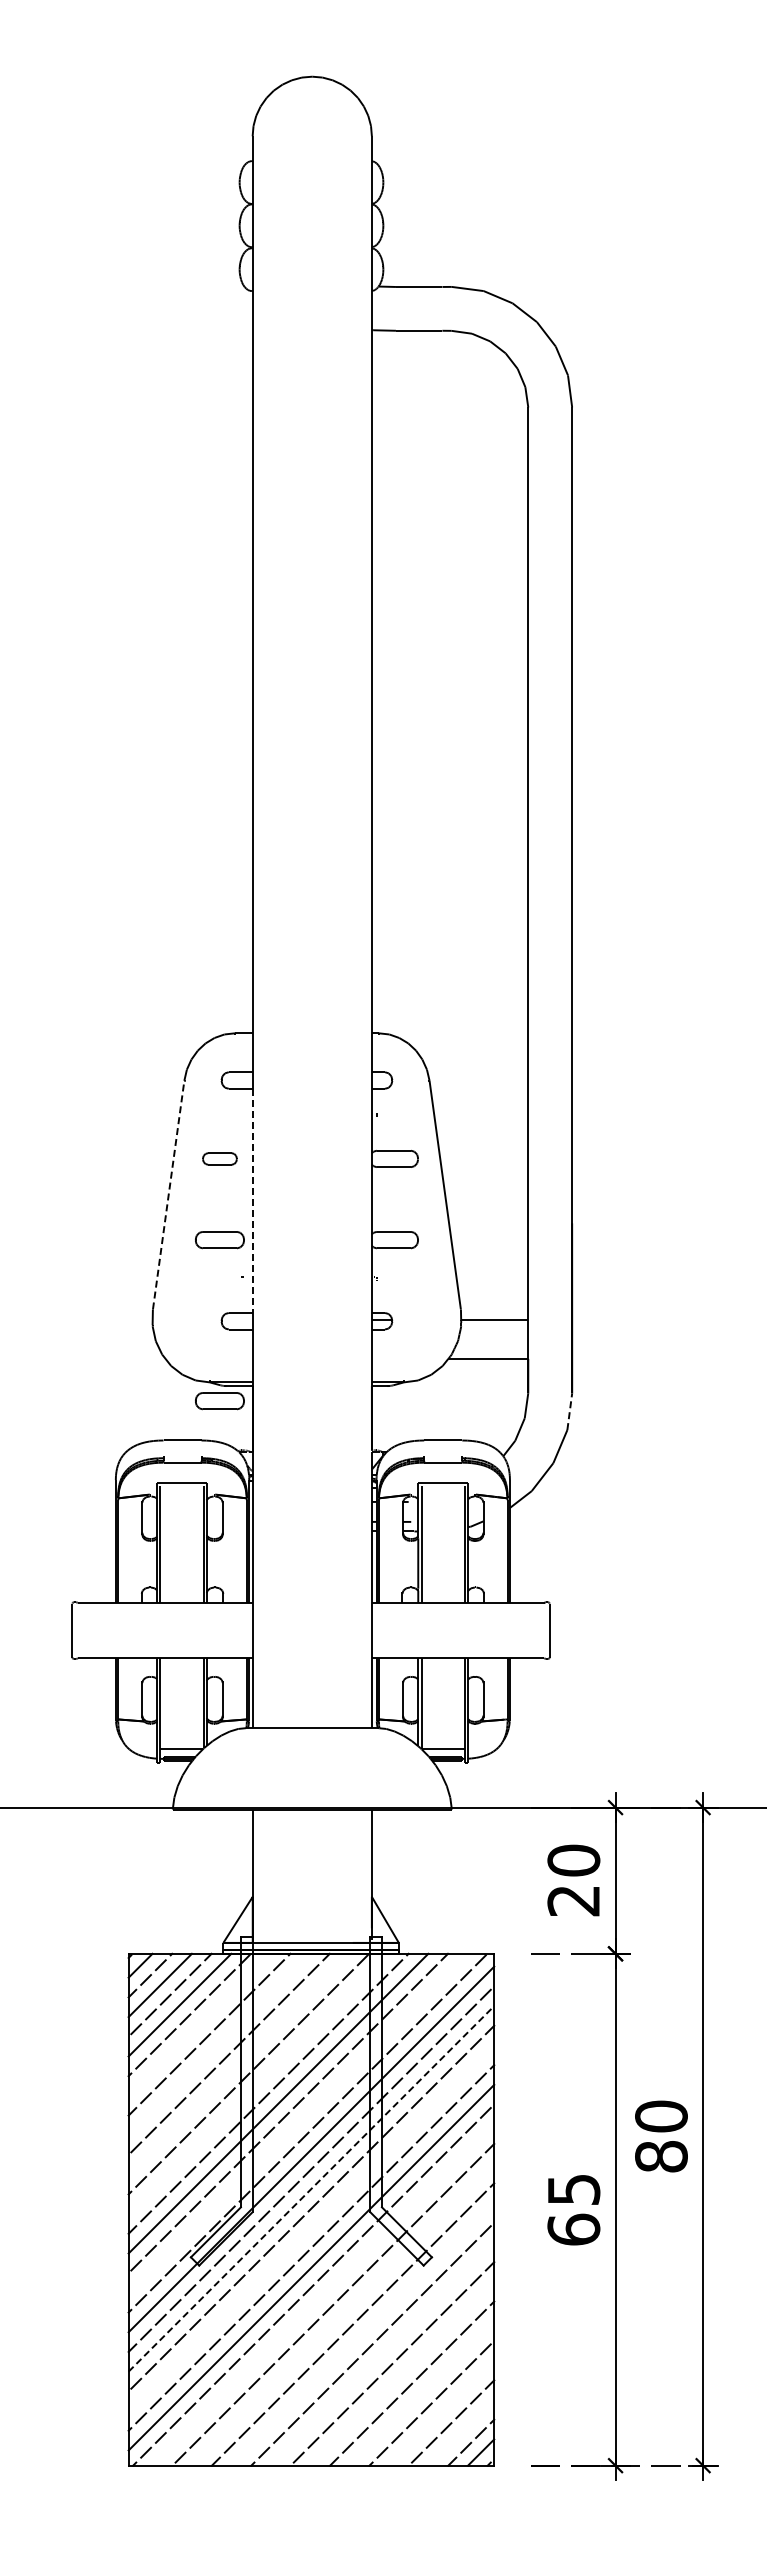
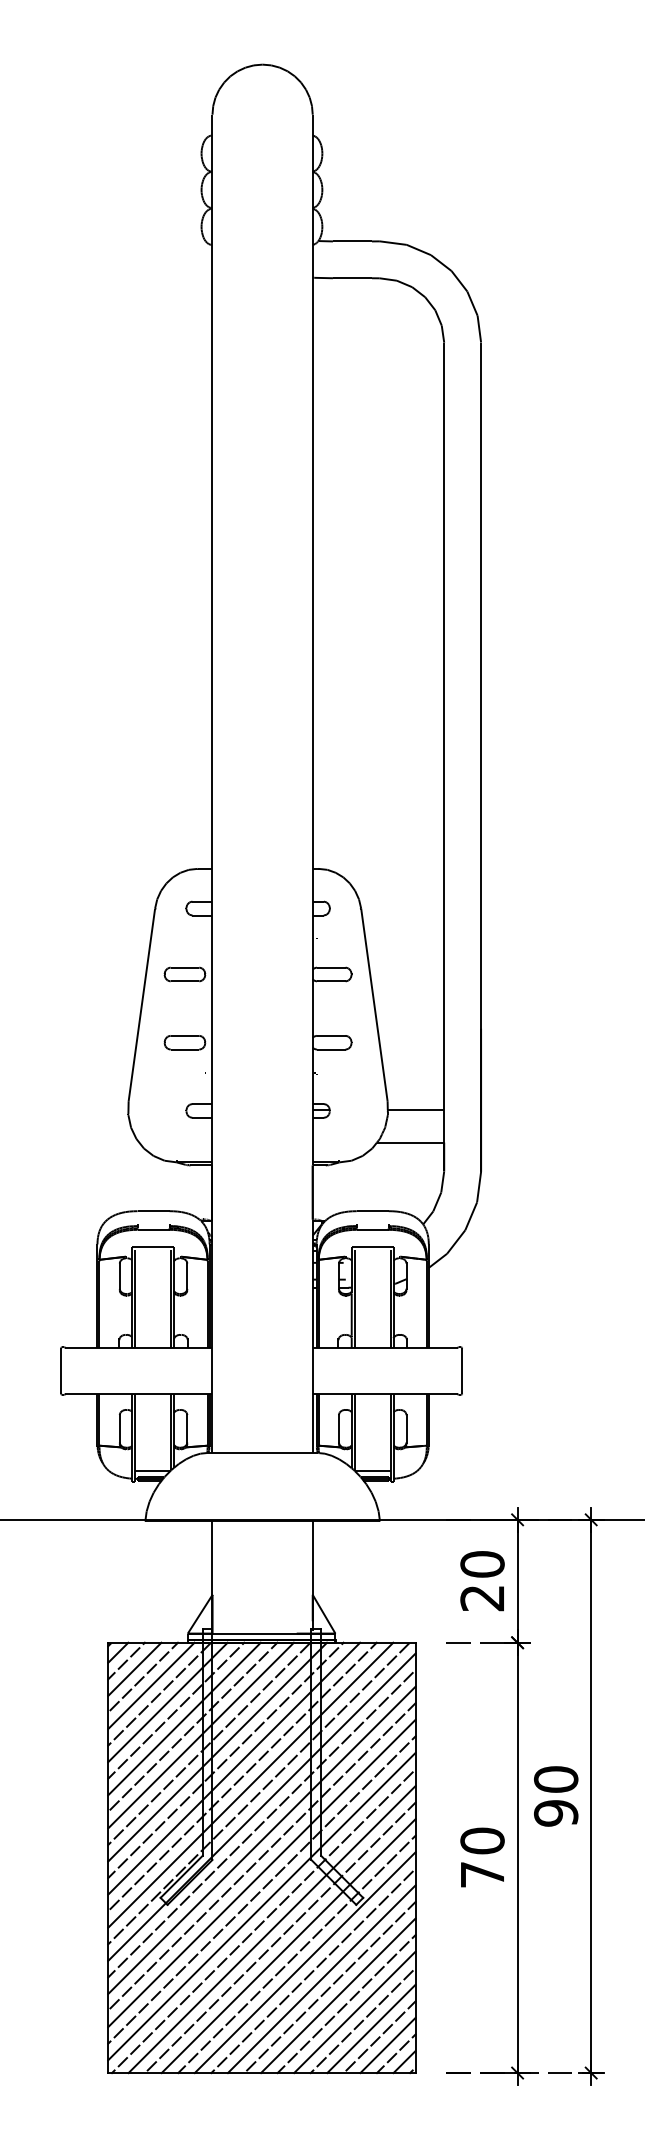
part: (219, 1158) -> (184, 974), size x1.43
line: (168, 1194) -> (141, 1004), dashed -> solid
line: (252, 1200) -> (212, 1009), dashed -> solid
part: (219, 1401) -> (184, 1178), removed
line: (569, 1411) -> (478, 1186), dashed -> solid
line: (199, 2024) -> (167, 1702), added
line: (219, 2044) -> (184, 1718), added
line: (238, 2063) -> (200, 1734), added
line: (258, 2083) -> (217, 1751), added
line: (297, 2122) -> (250, 1784), added
text: (661, 2156) -> (556, 1813), 80 -> 90
line: (311, 2188) -> (261, 1840), dashed -> solid
text: (573, 2209) -> (482, 1857), 65 -> 70
line: (311, 2228) -> (261, 1873), added
line: (323, 2294) -> (272, 1929), added
line: (343, 2314) -> (288, 1945), added
line: (362, 2334) -> (304, 1962), added
line: (382, 2353) -> (321, 1978), added
line: (402, 2373) -> (338, 1995), added
line: (421, 2393) -> (354, 2012), added
line: (441, 2412) -> (371, 2028), added
line: (461, 2432) -> (388, 2045), added

